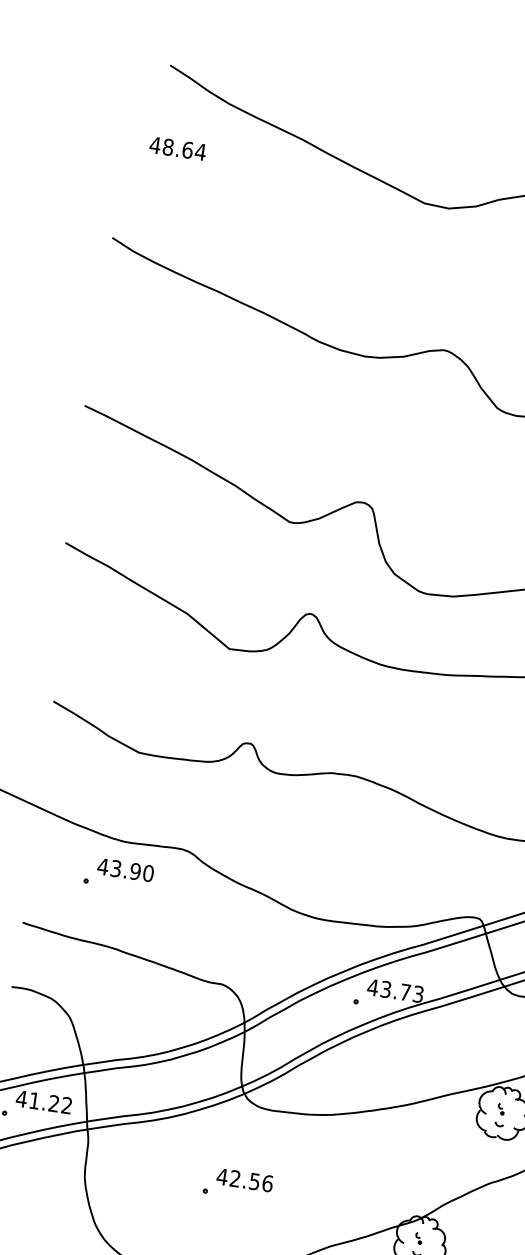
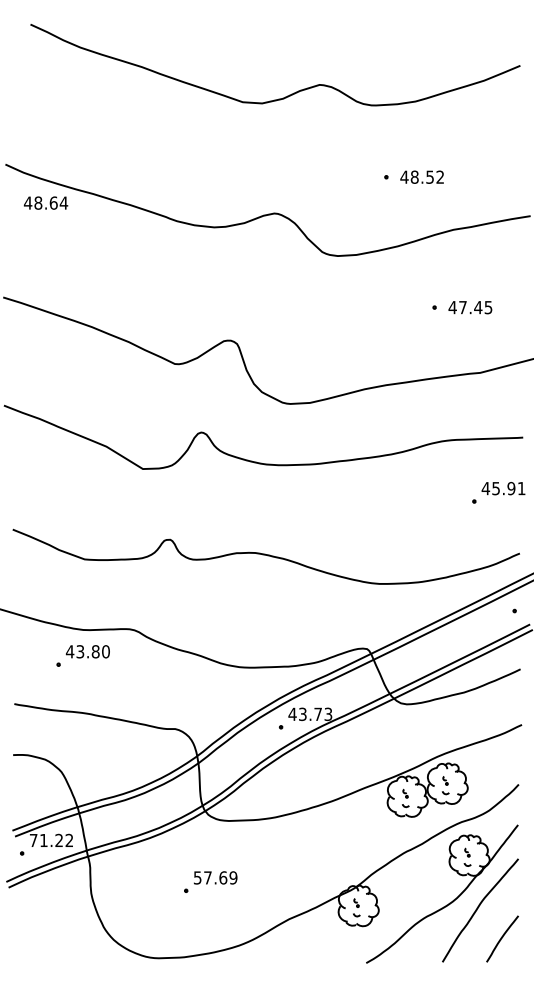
text: (177, 147) -> (45, 202), moved
text: (135, 871) -> (95, 651), 43.90 -> 43.80
text: (21, 1098) -> (33, 840), 41.22 -> 71.22
text: (244, 1179) -> (215, 877), 42.56 -> 57.69

